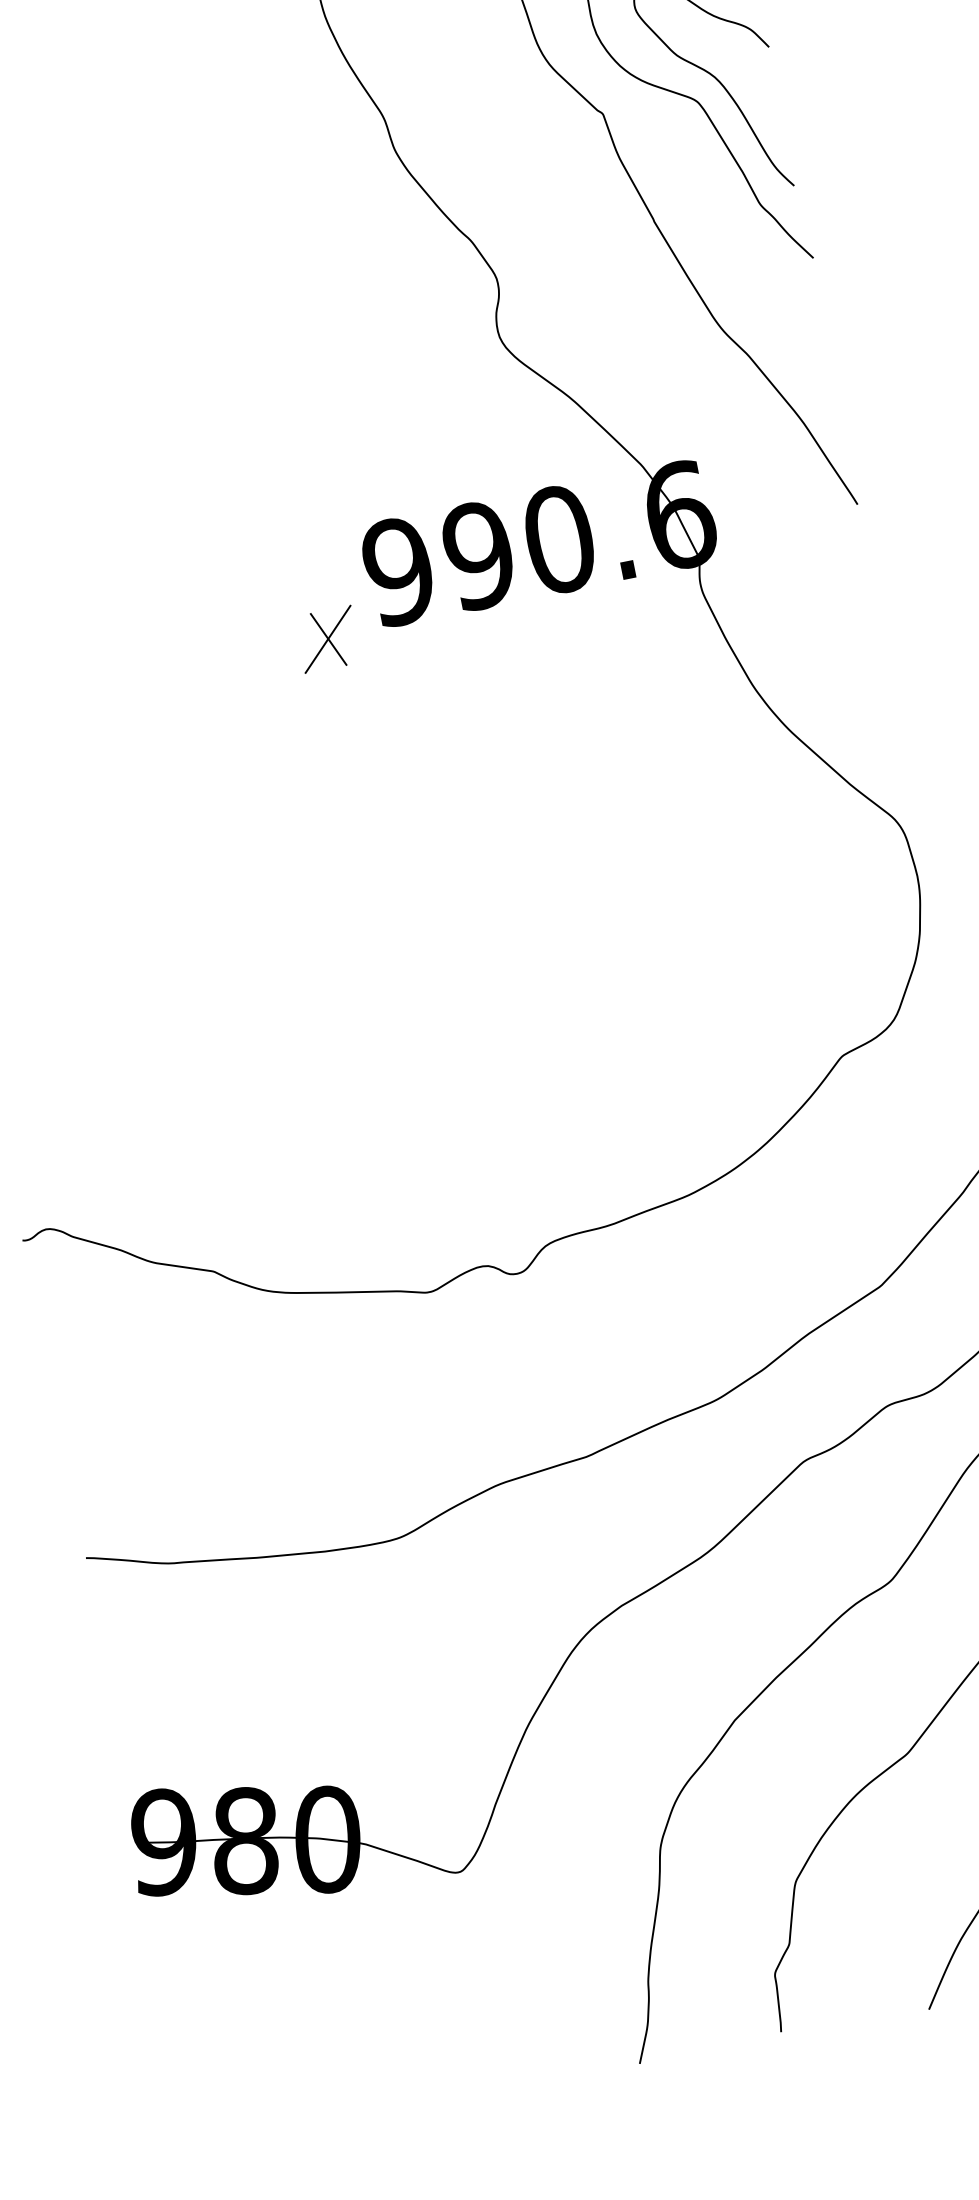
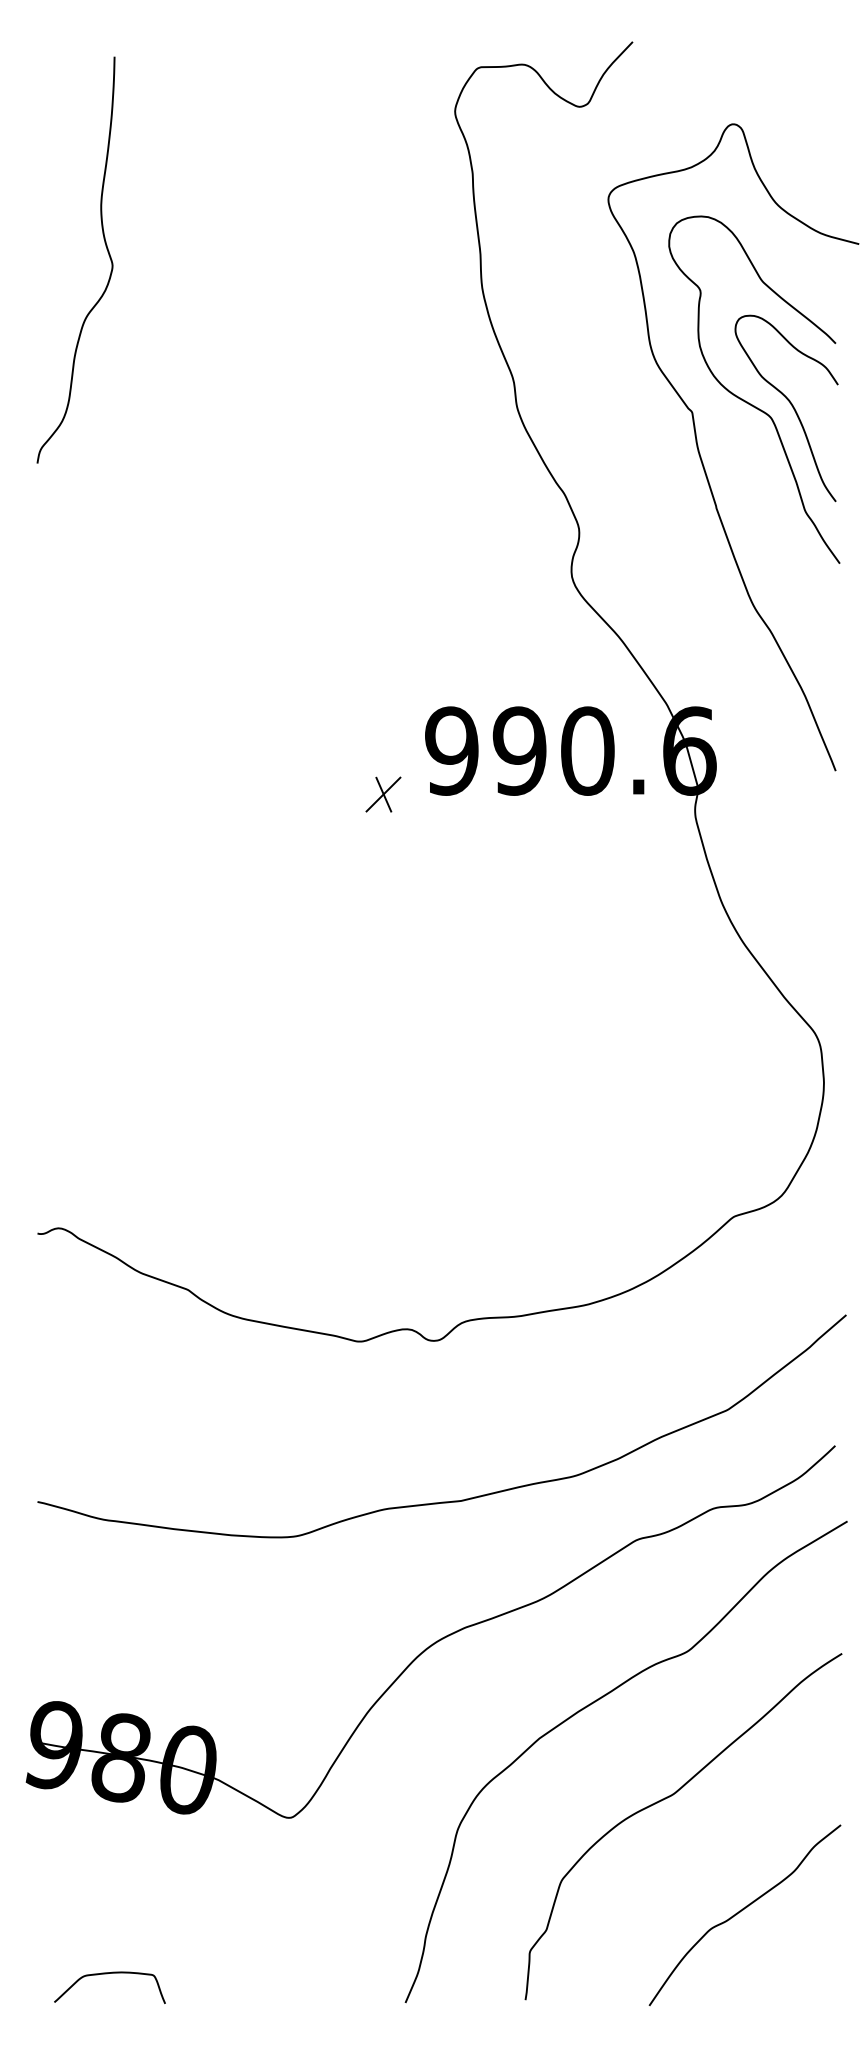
part: (328, 639) -> (383, 794), size x0.71
curve: (280, 2100) -> (107, 1974), added

